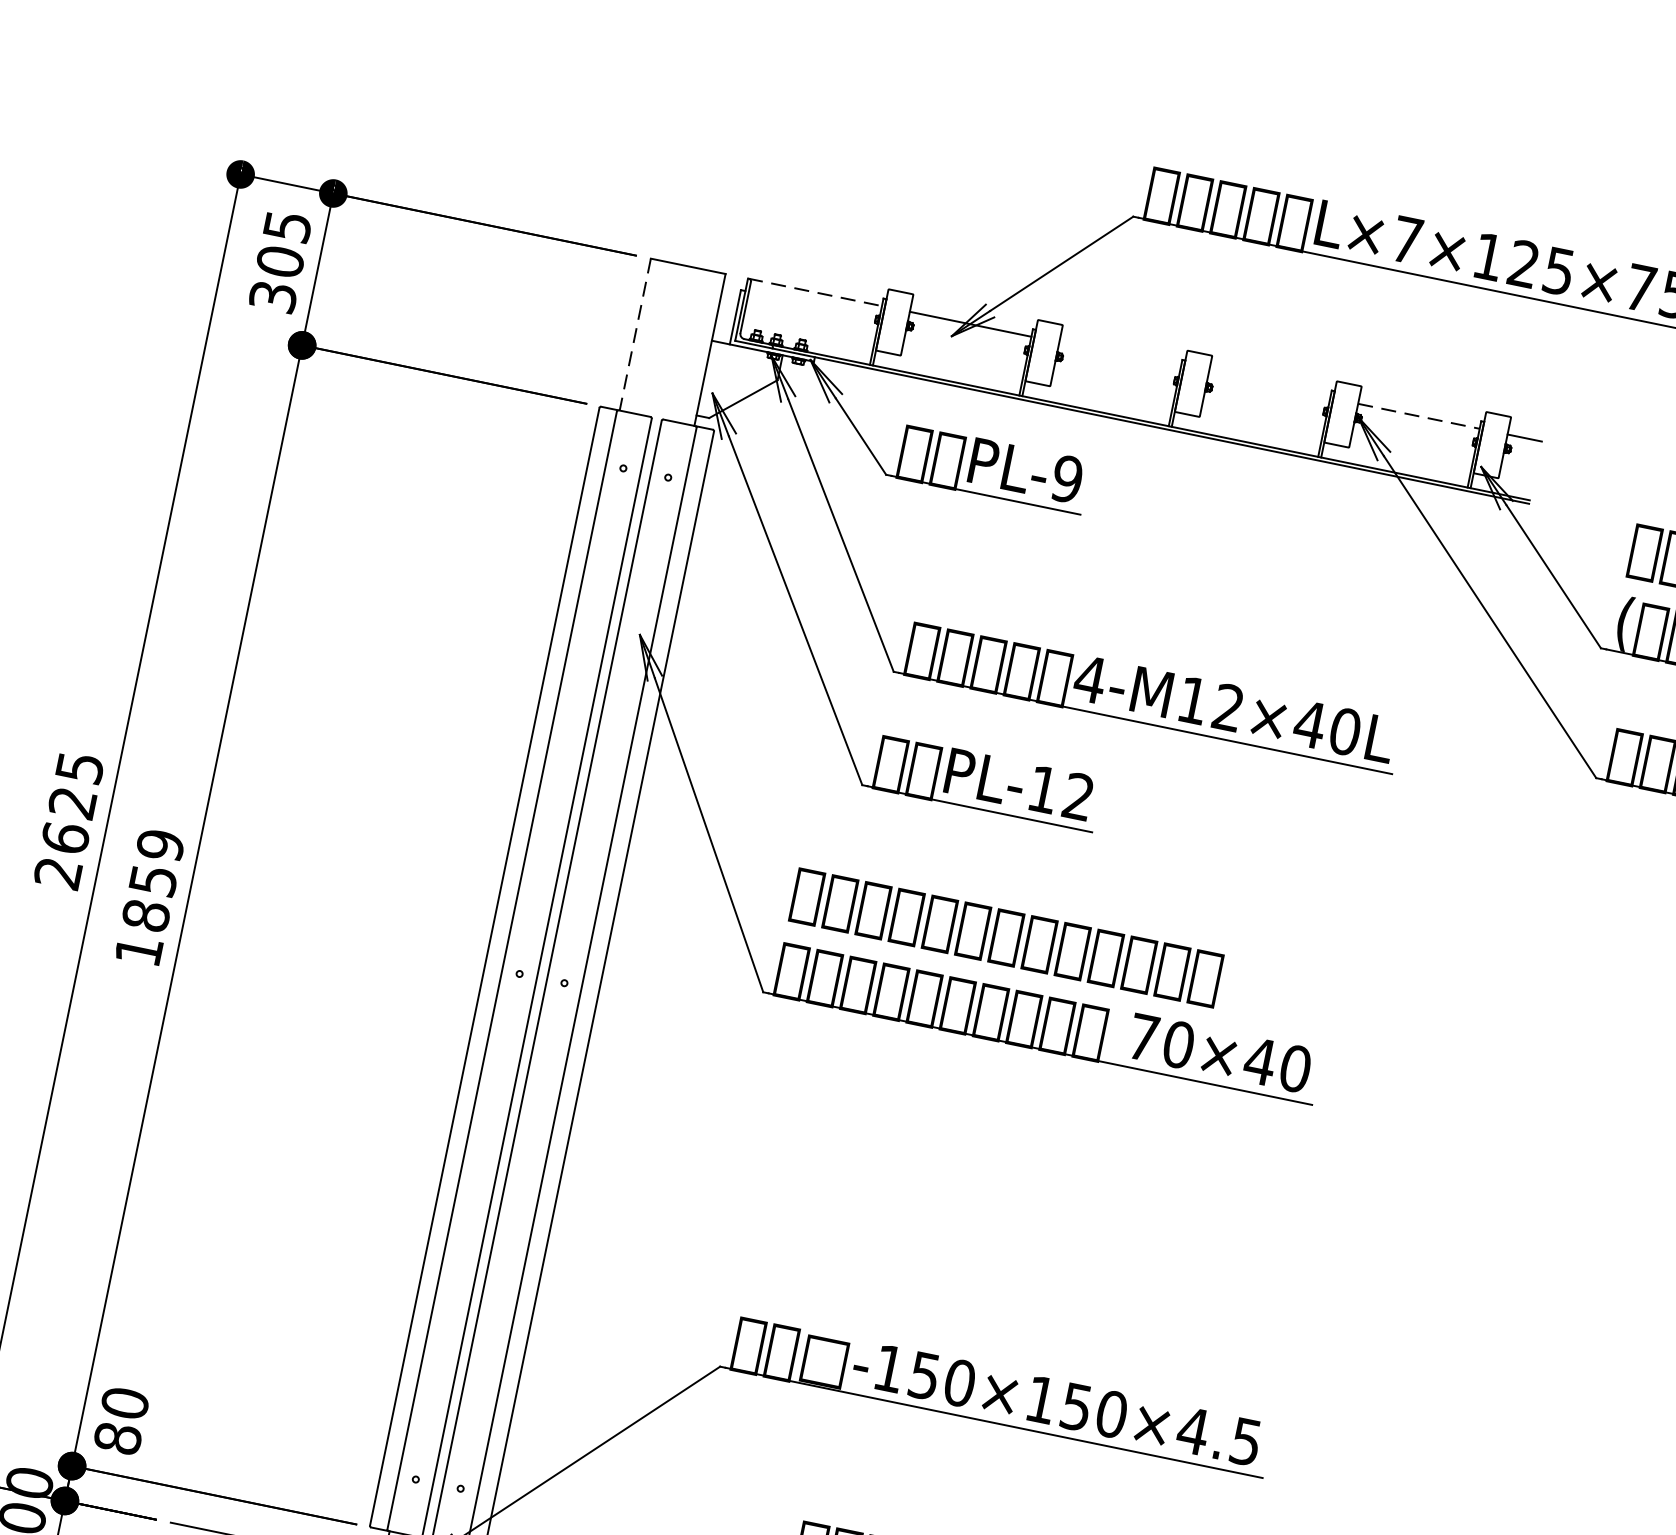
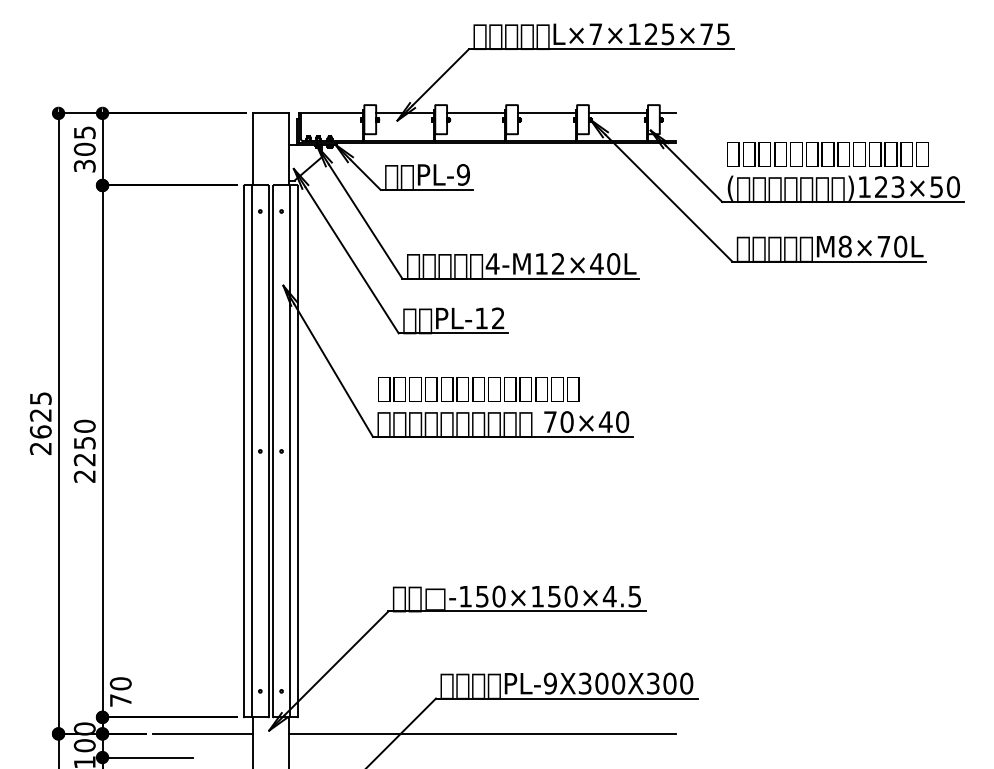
line: (815, 292) -> (331, 113), dashed -> solid
line: (635, 334) -> (253, 149), dashed -> solid
line: (1119, 354) -> (475, 113), added
line: (1268, 385) -> (546, 113), added
line: (1418, 416) -> (617, 113), dashed -> solid
text: (149, 895) -> (84, 450), 1859 -> 2250
text: (117, 1438) -> (120, 700), 80 -> 70

